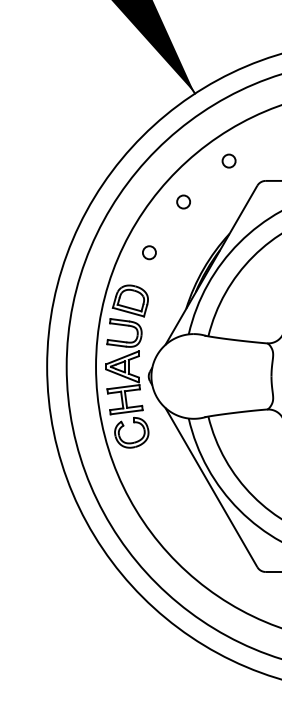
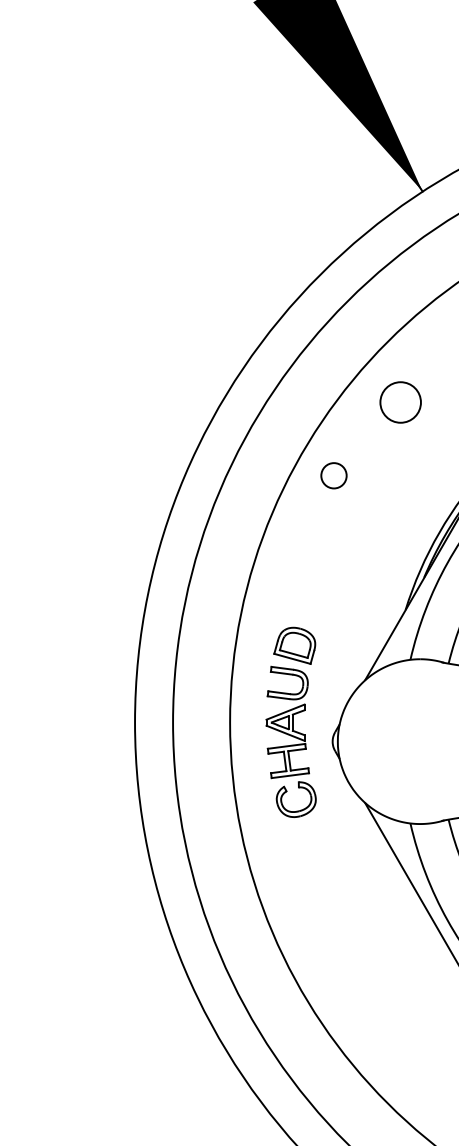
circle: (183, 201) -> (400, 401), size x1.6
circle: (149, 252) -> (334, 475), moved
part: (127, 366) -> (291, 722), size x0.6

